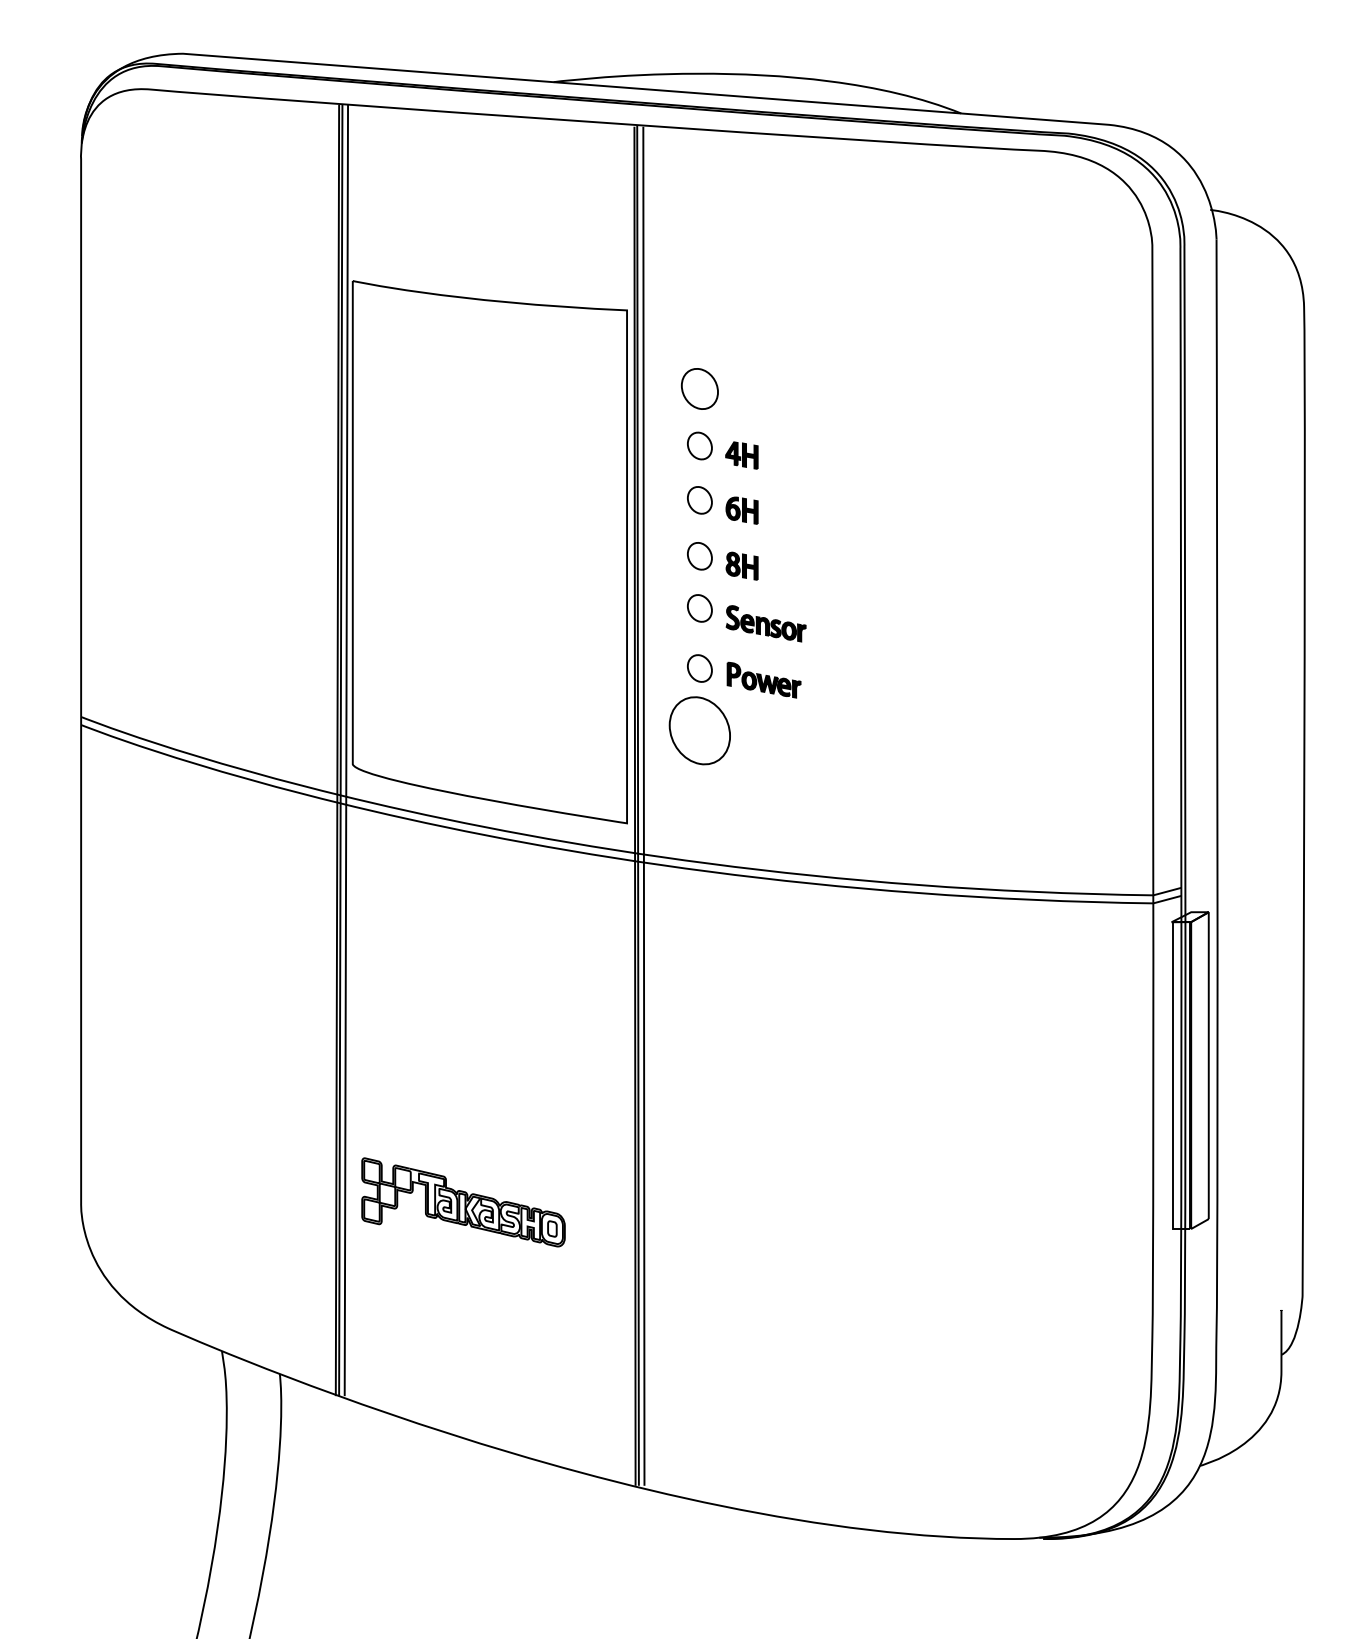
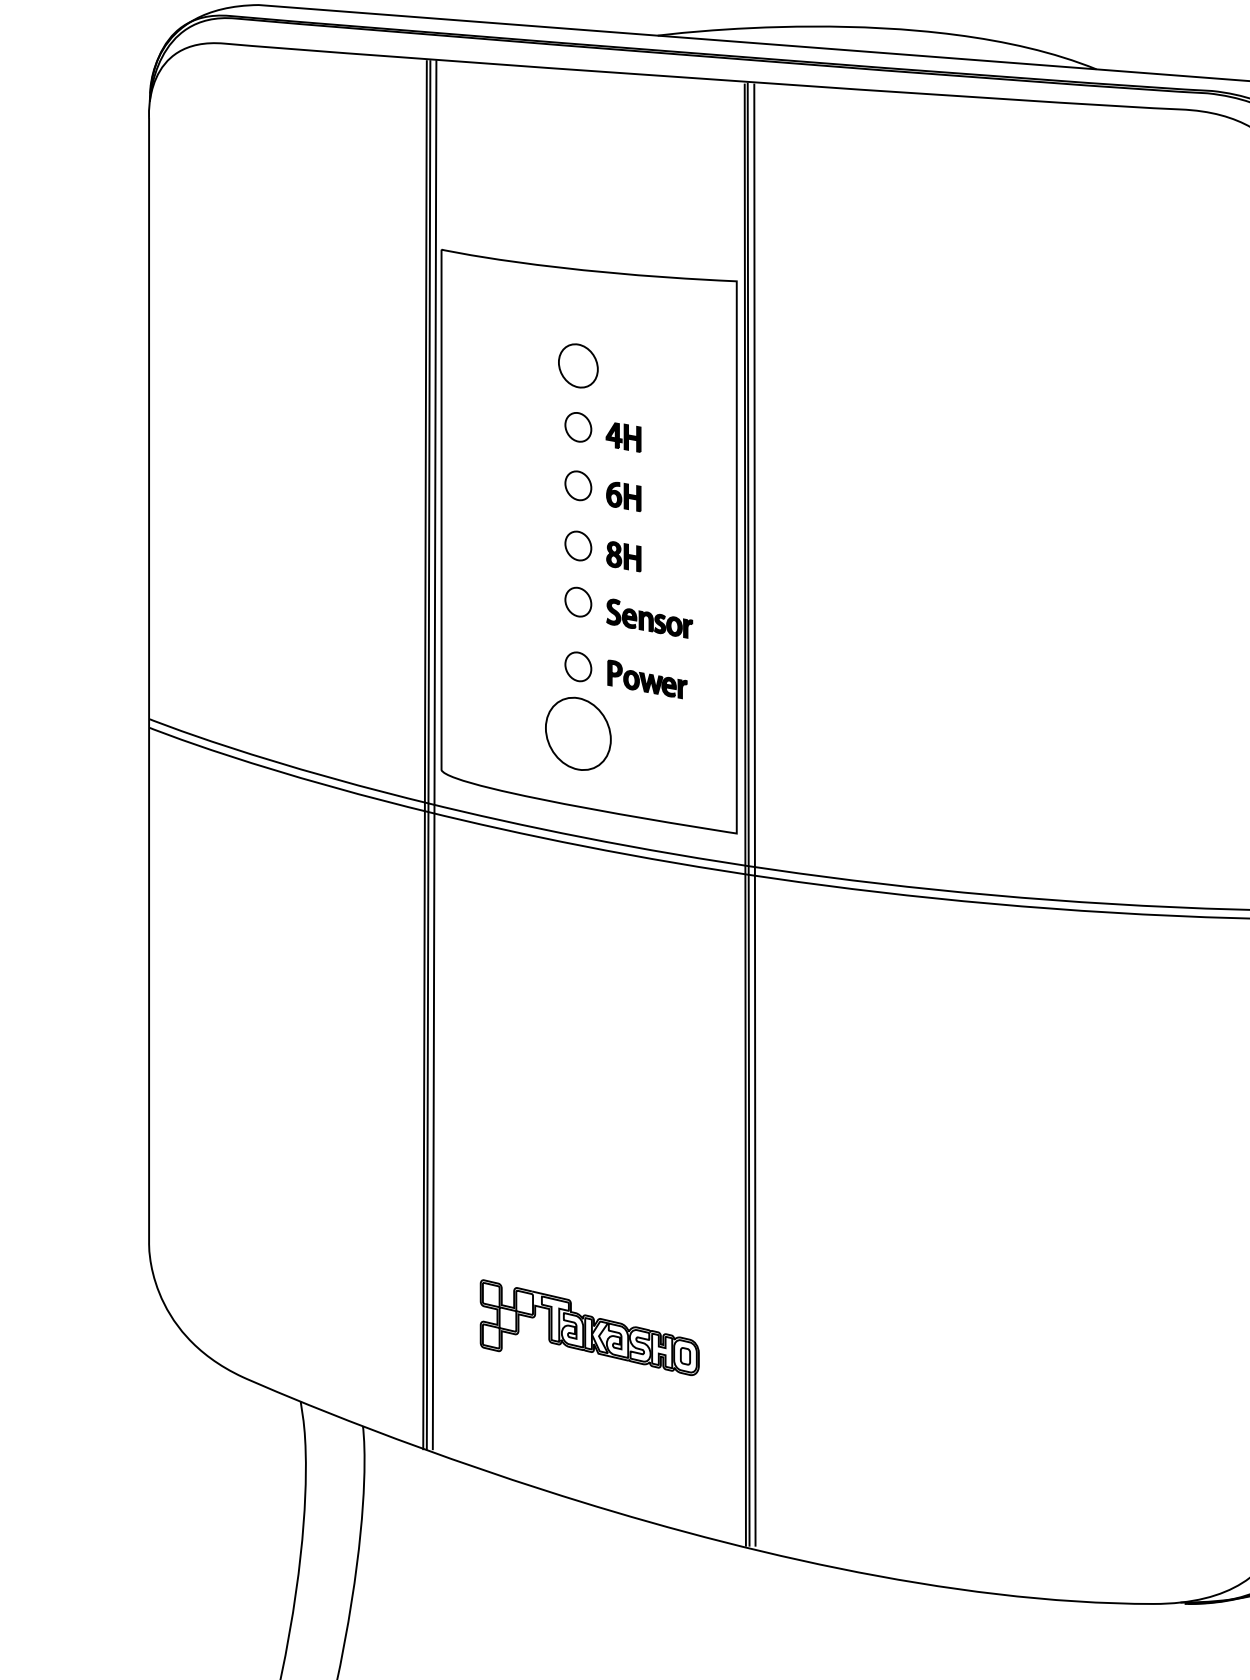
part: (737, 566) -> (618, 557), moved
part: (463, 1202) -> (589, 1327), moved

